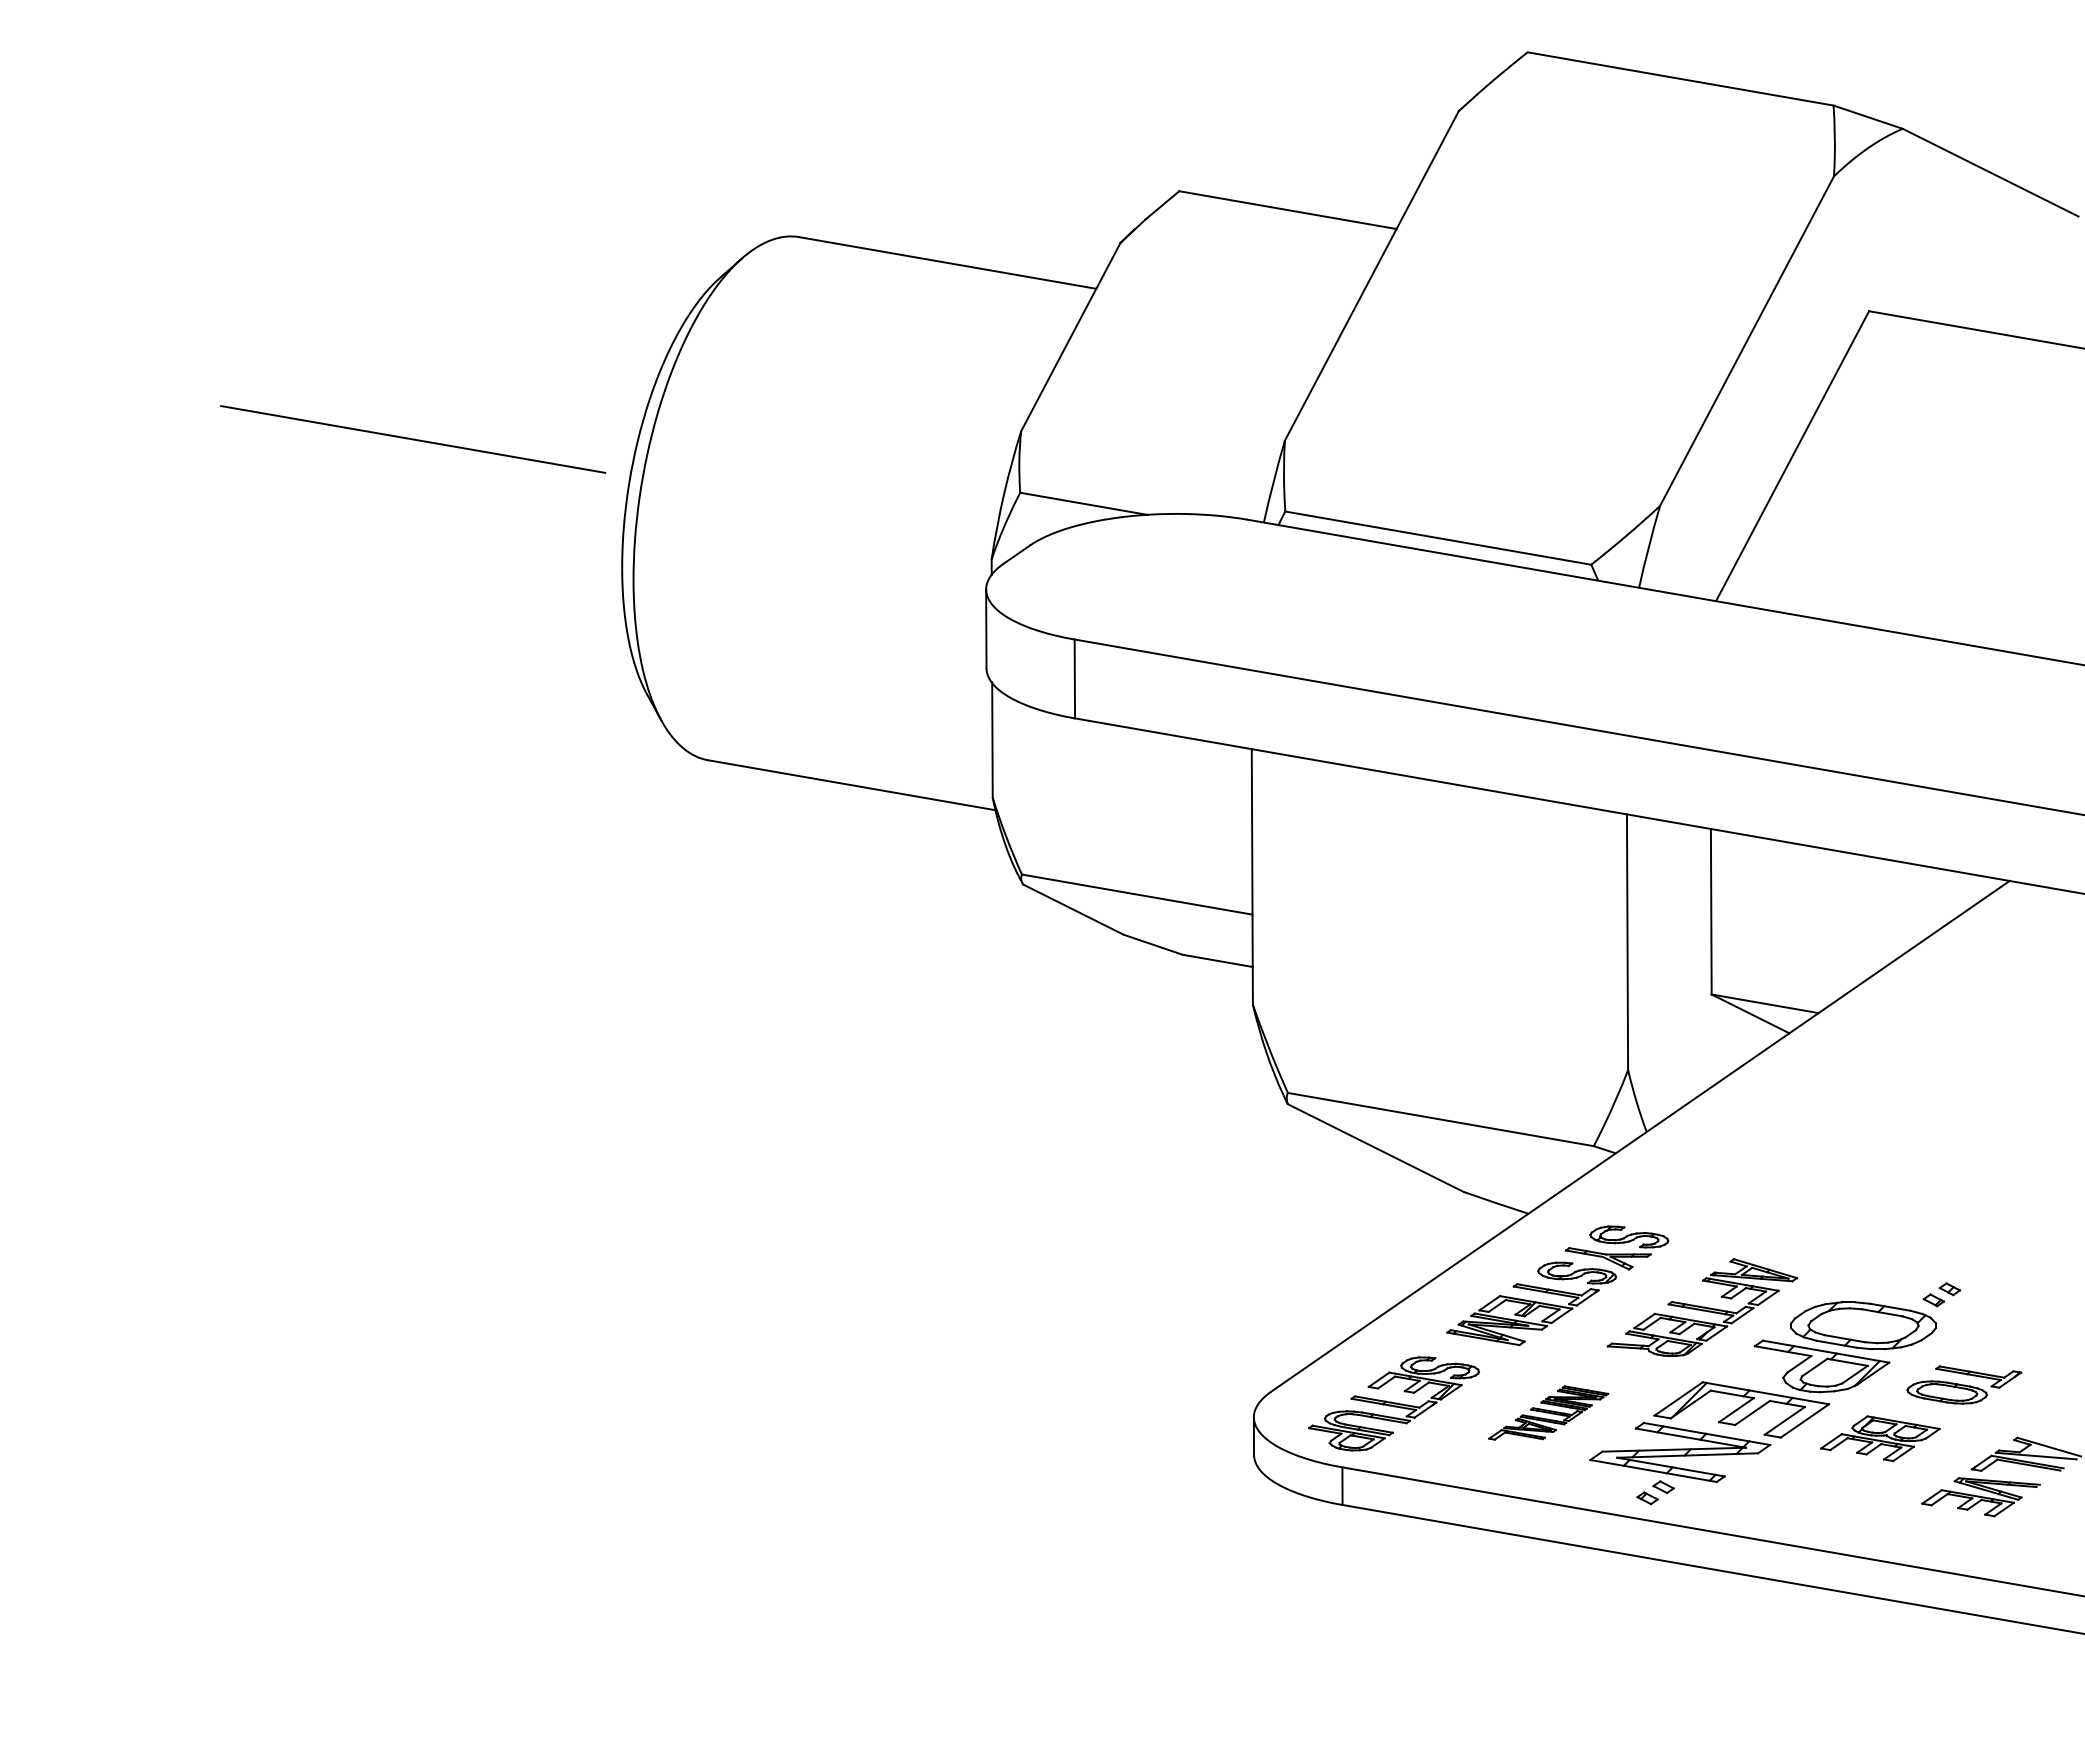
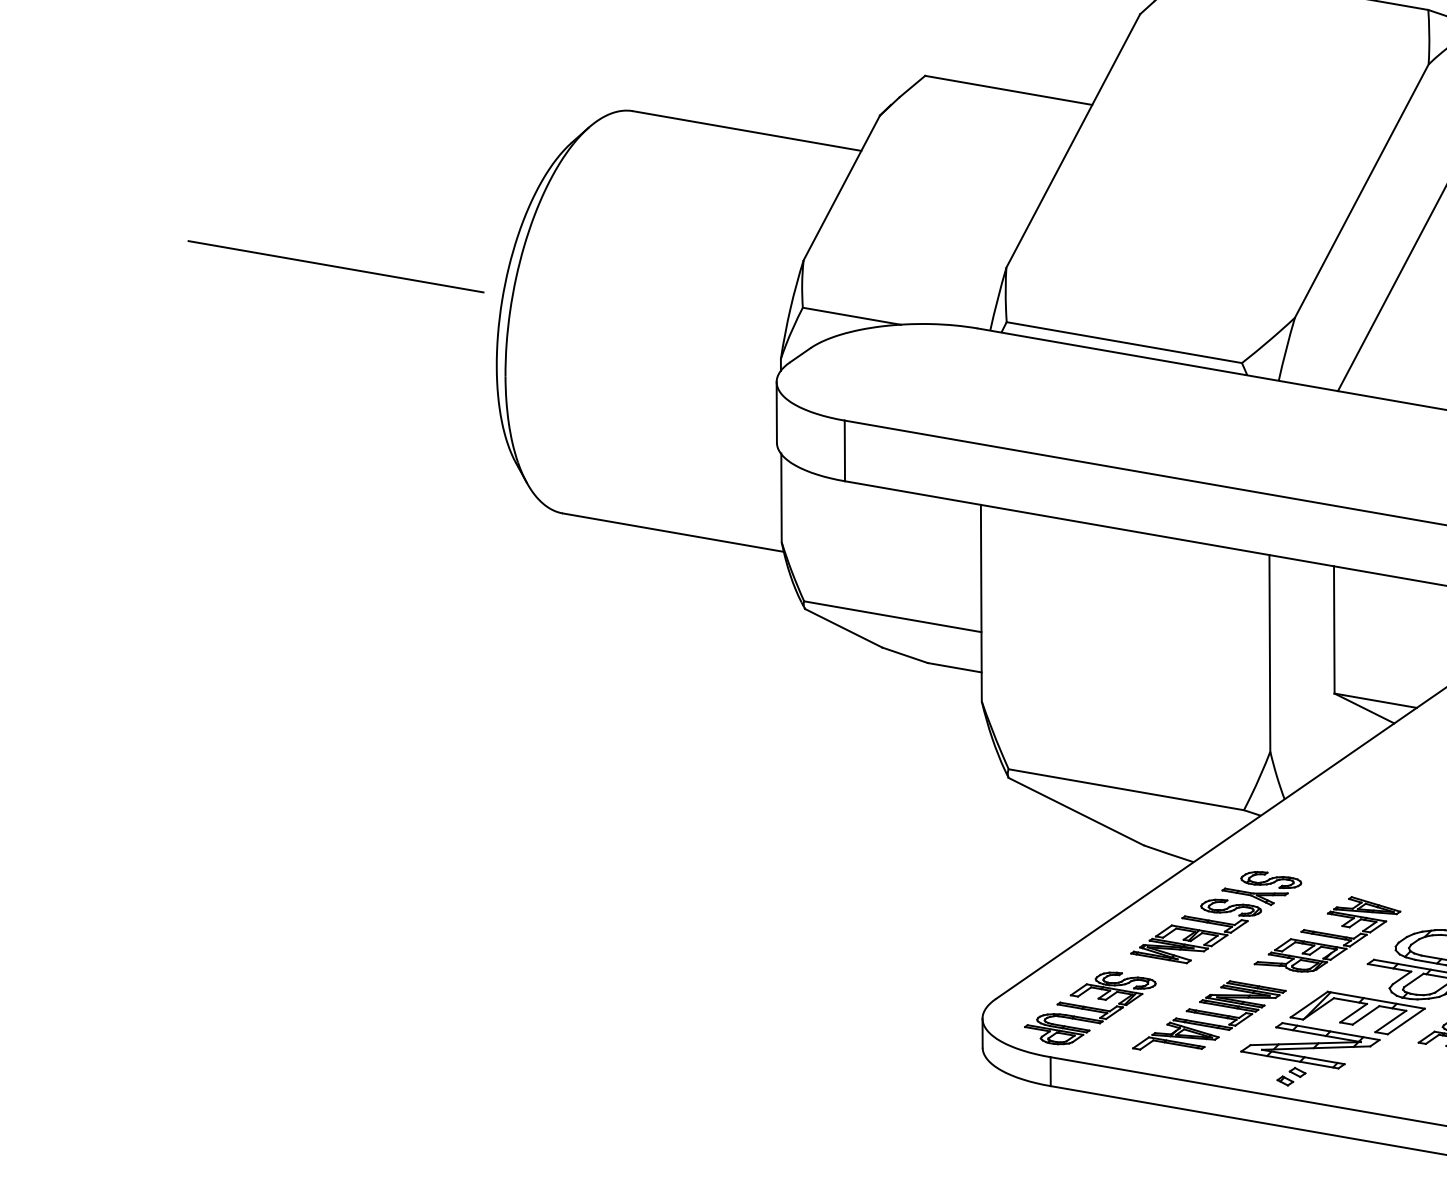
part: (1548, 1412) -> (1209, 1015), size x1.67

